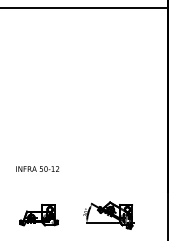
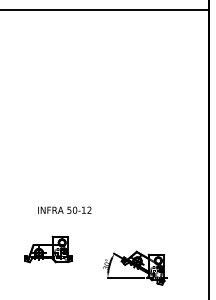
text: (37, 168) -> (64, 209), moved
part: (39, 215) -> (48, 249), moved

